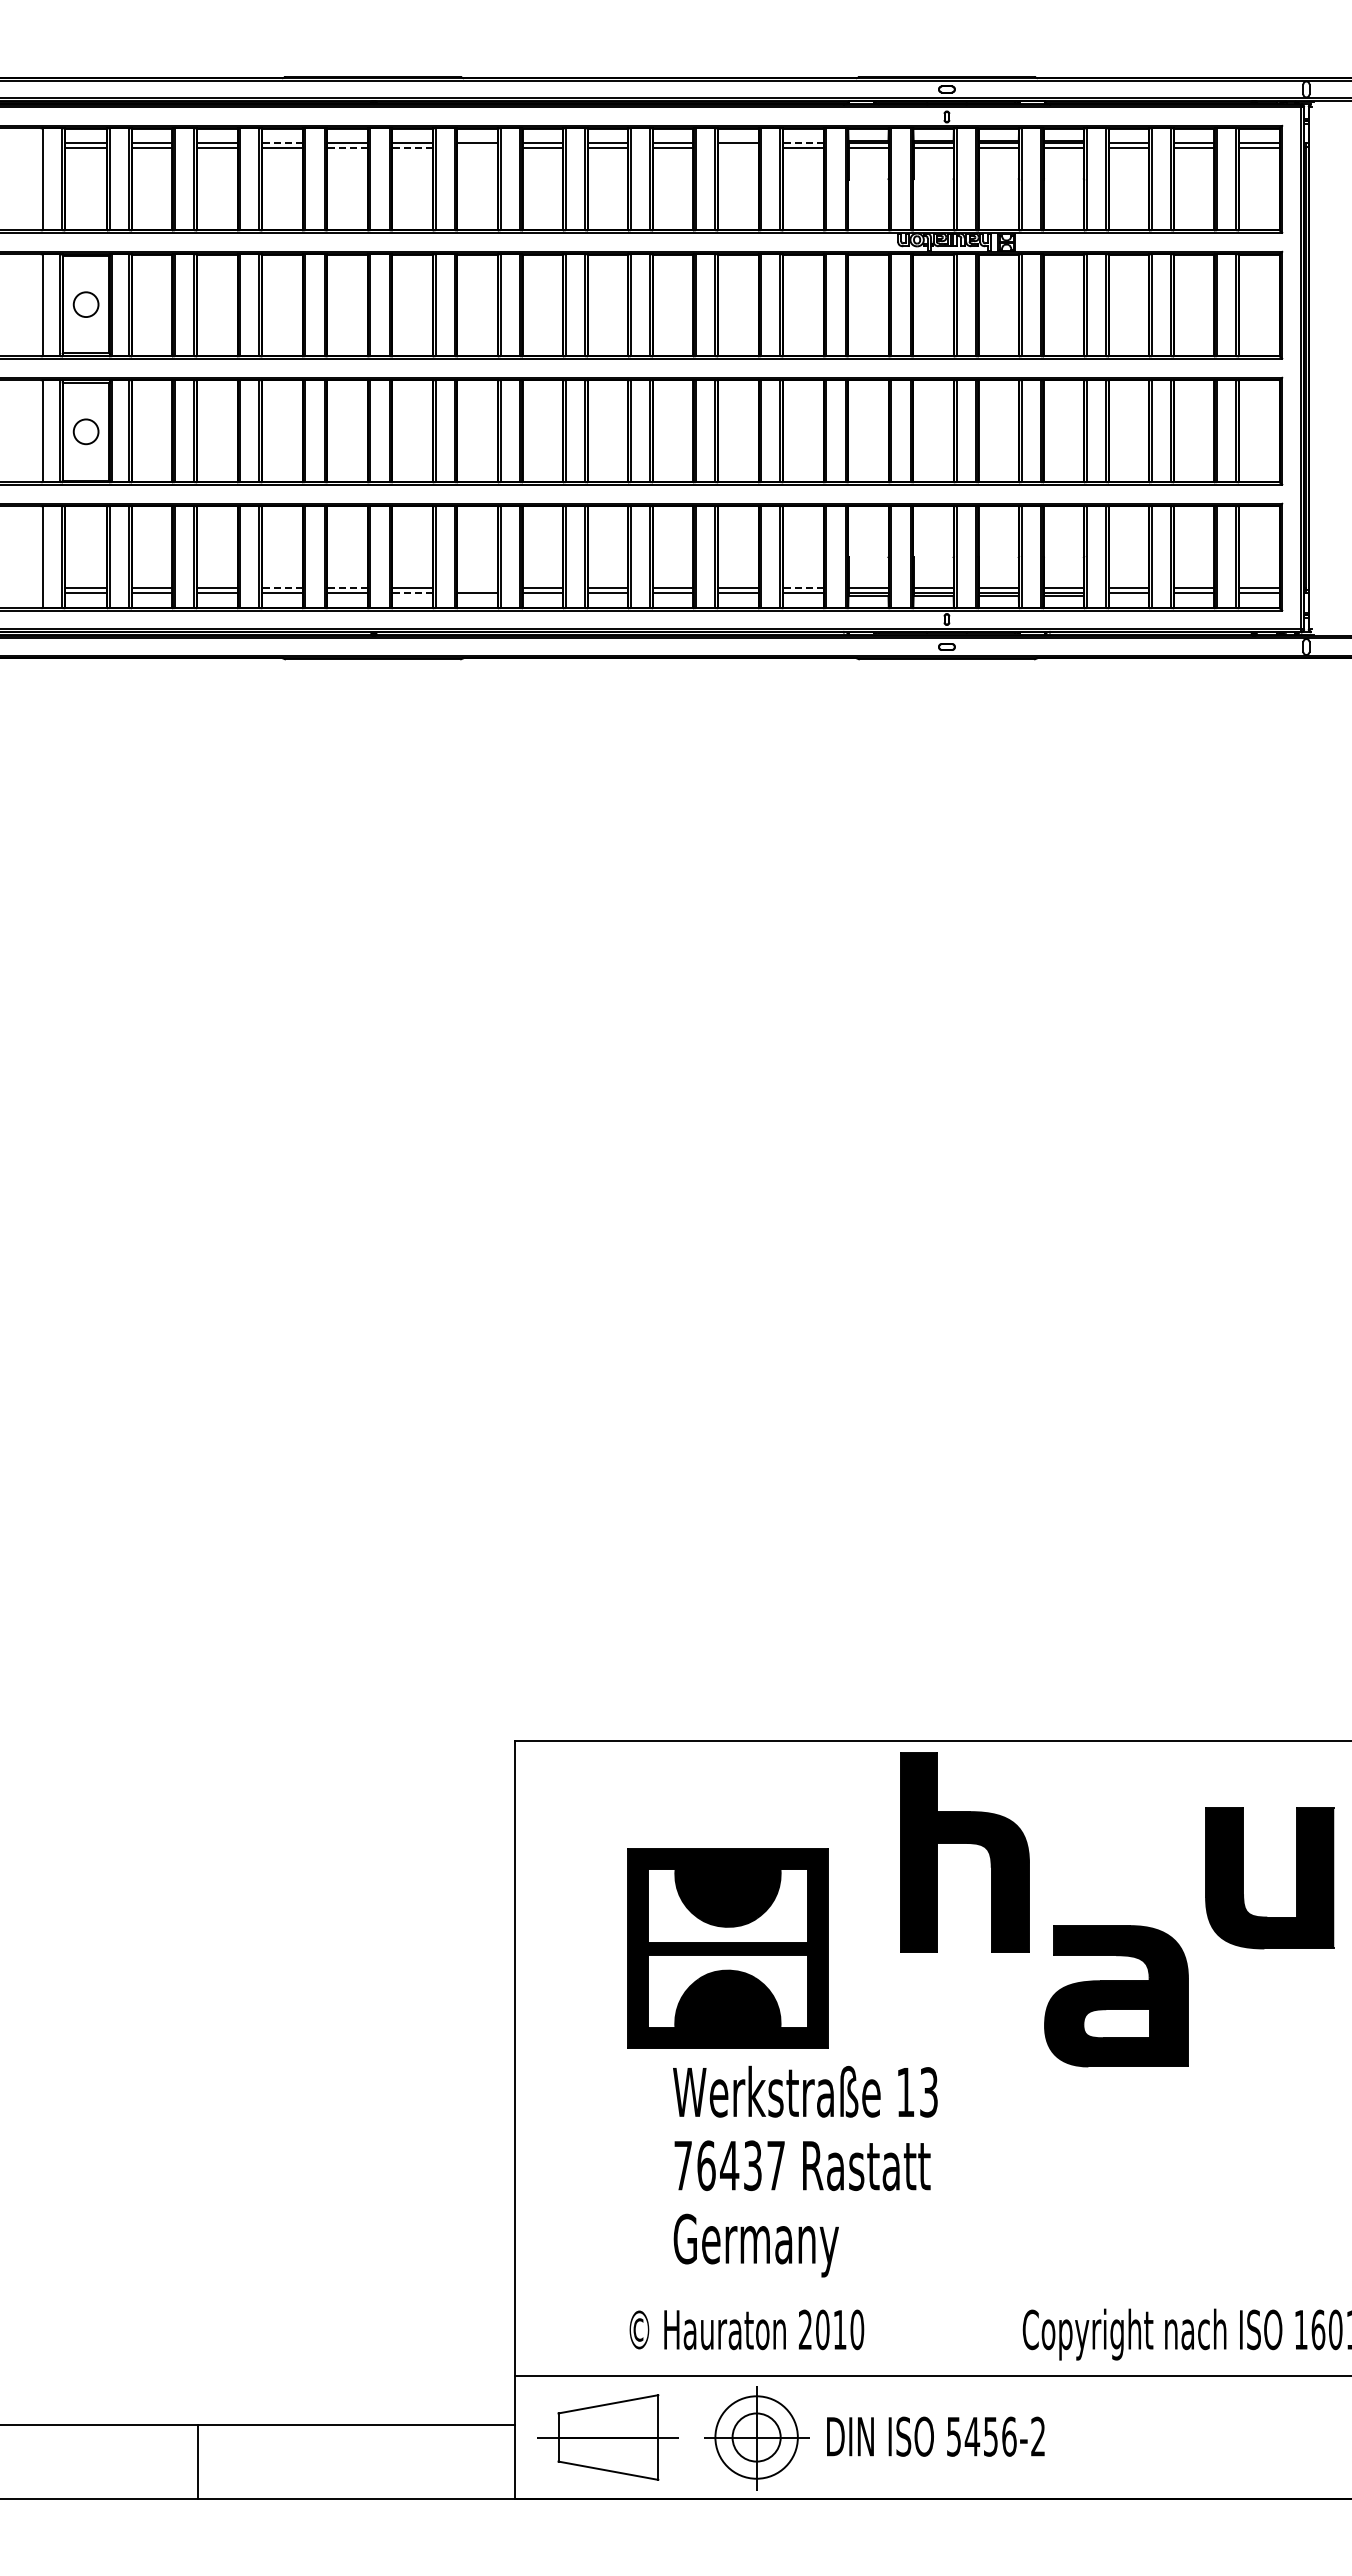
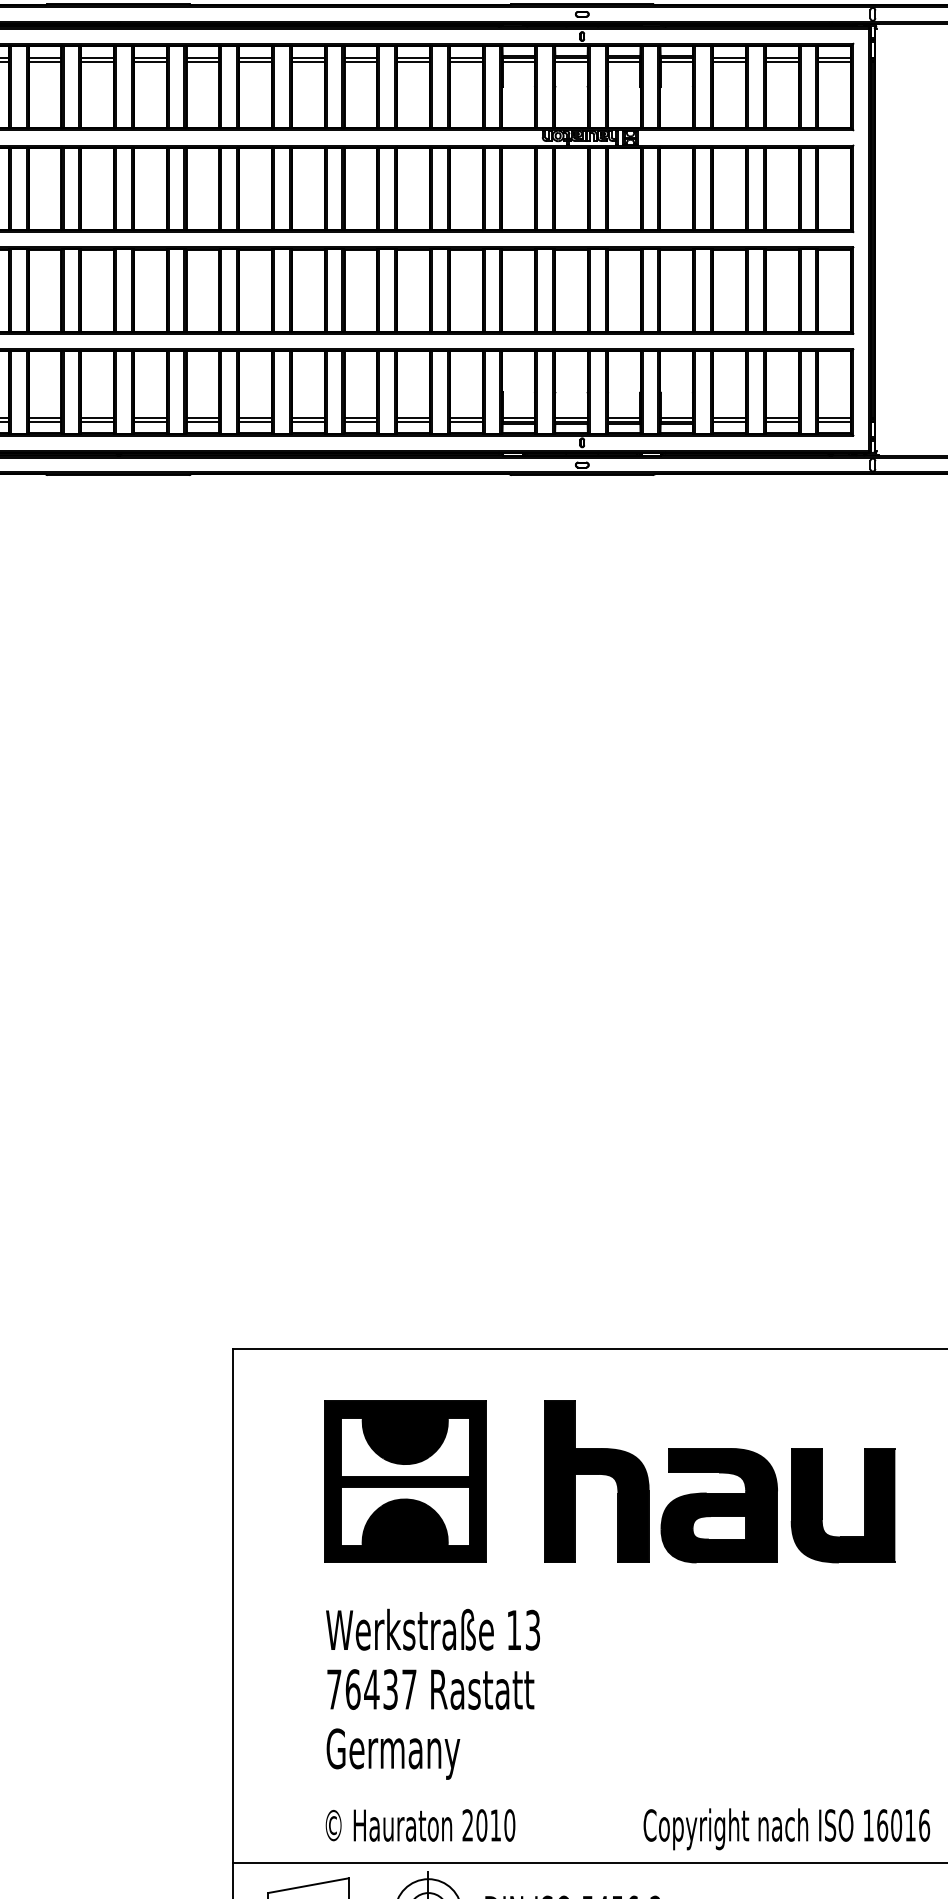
line: (281, 143) -> (44, 58), dashed -> solid
line: (802, 143) -> (465, 58), dashed -> solid
line: (347, 148) -> (97, 62), dashed -> solid
line: (412, 148) -> (150, 62), dashed -> solid
line: (477, 148) -> (202, 62), added
line: (738, 148) -> (413, 62), added
line: (281, 588) -> (44, 417), dashed -> solid
line: (347, 588) -> (97, 417), dashed -> solid
line: (477, 588) -> (202, 417), added
line: (802, 588) -> (465, 417), dashed -> solid
line: (412, 593) -> (150, 421), dashed -> solid
part: (964, 1843) -> (596, 1474), moved
part: (1243, 1878) -> (822, 1505), moved
part: (727, 1948) -> (404, 1481), moved
part: (1116, 1996) -> (719, 1505), moved
text: (805, 2171) -> (433, 1694), moved

